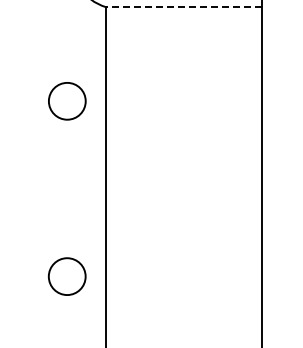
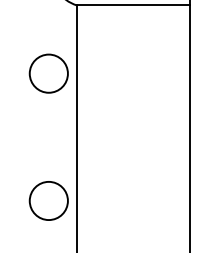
line: (183, 7) -> (133, 5), dashed -> solid
circle: (67, 101) -> (49, 73), size x1.43
circle: (66, 276) -> (48, 200), size x1.43

